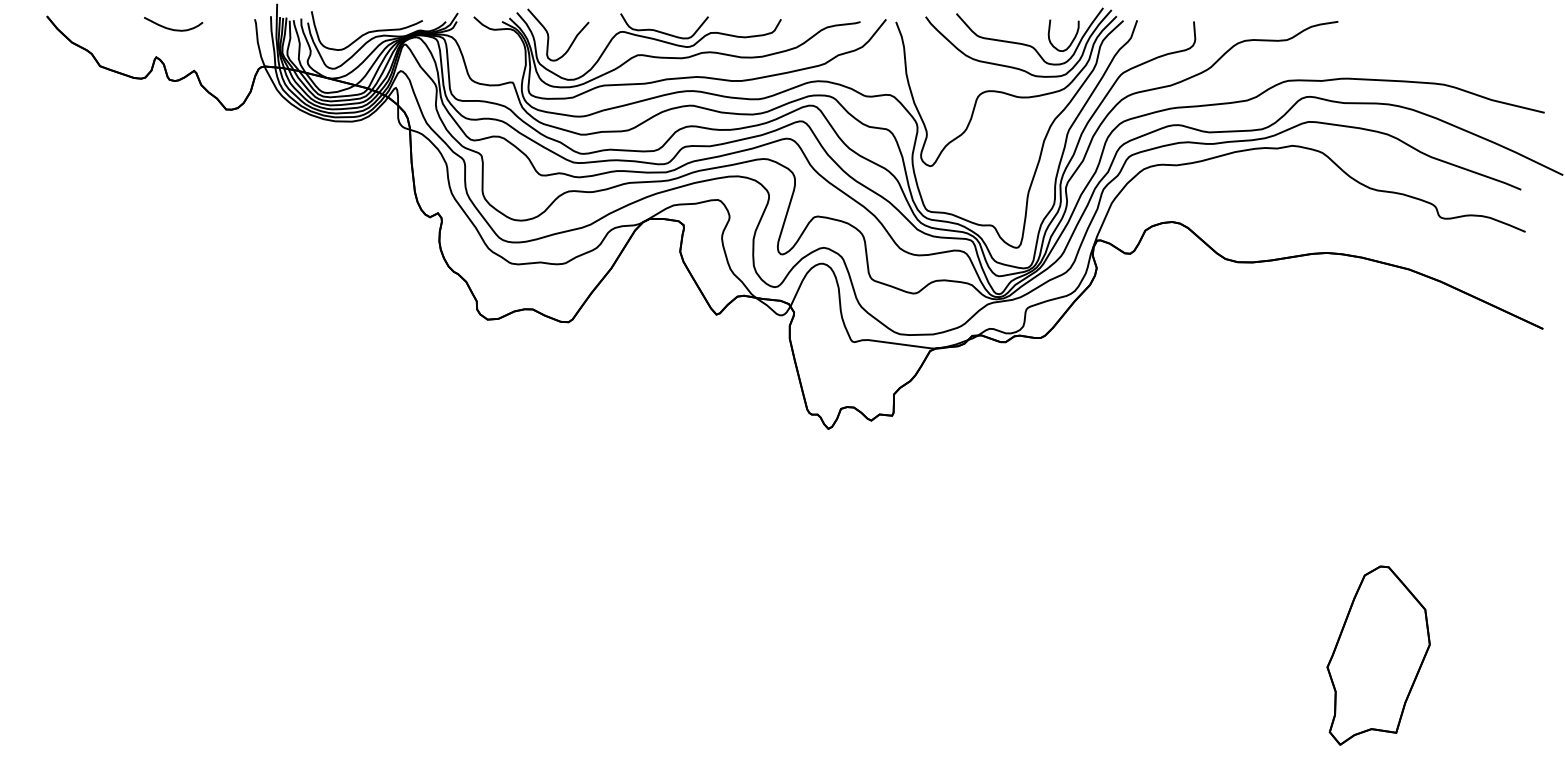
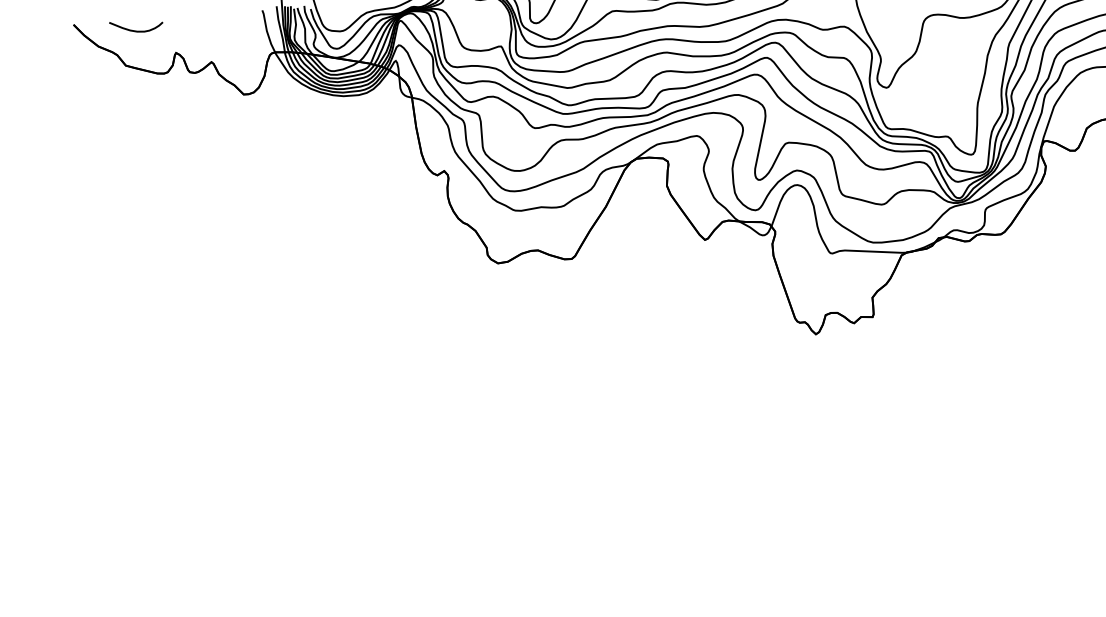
curve: (172, 28) -> (135, 30), moved

